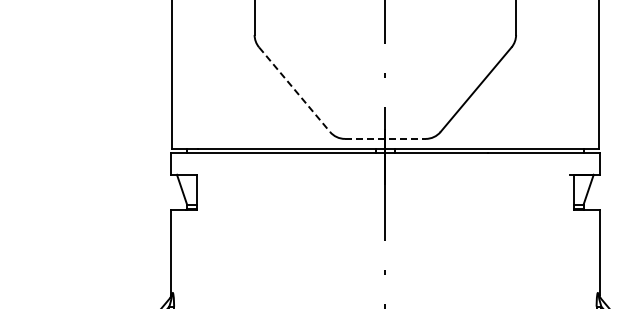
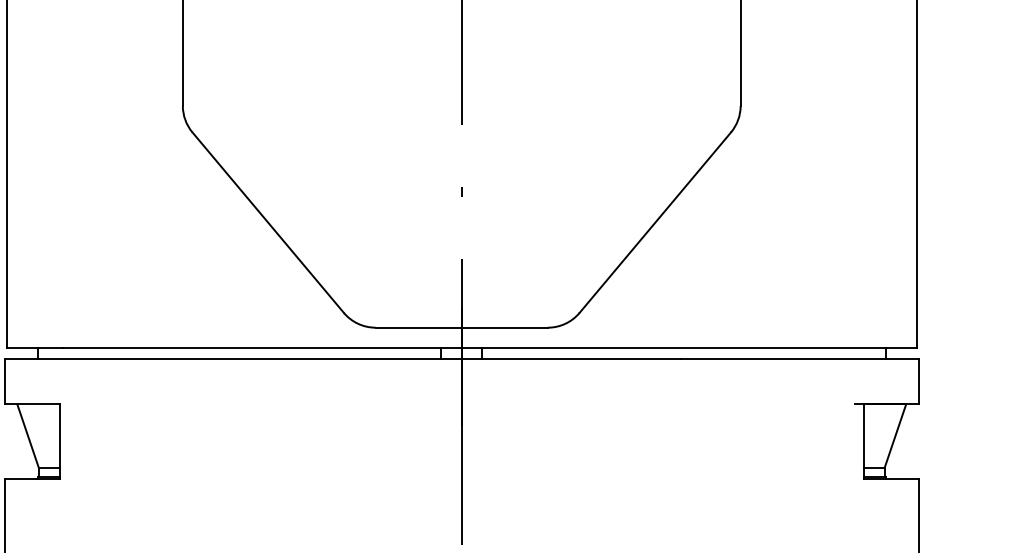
line: (294, 90) -> (267, 224), dashed -> solid
line: (385, 138) -> (462, 326), dashed -> solid

